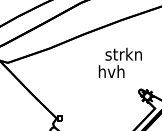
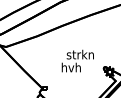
text: (119, 62) -> (77, 60), moved

